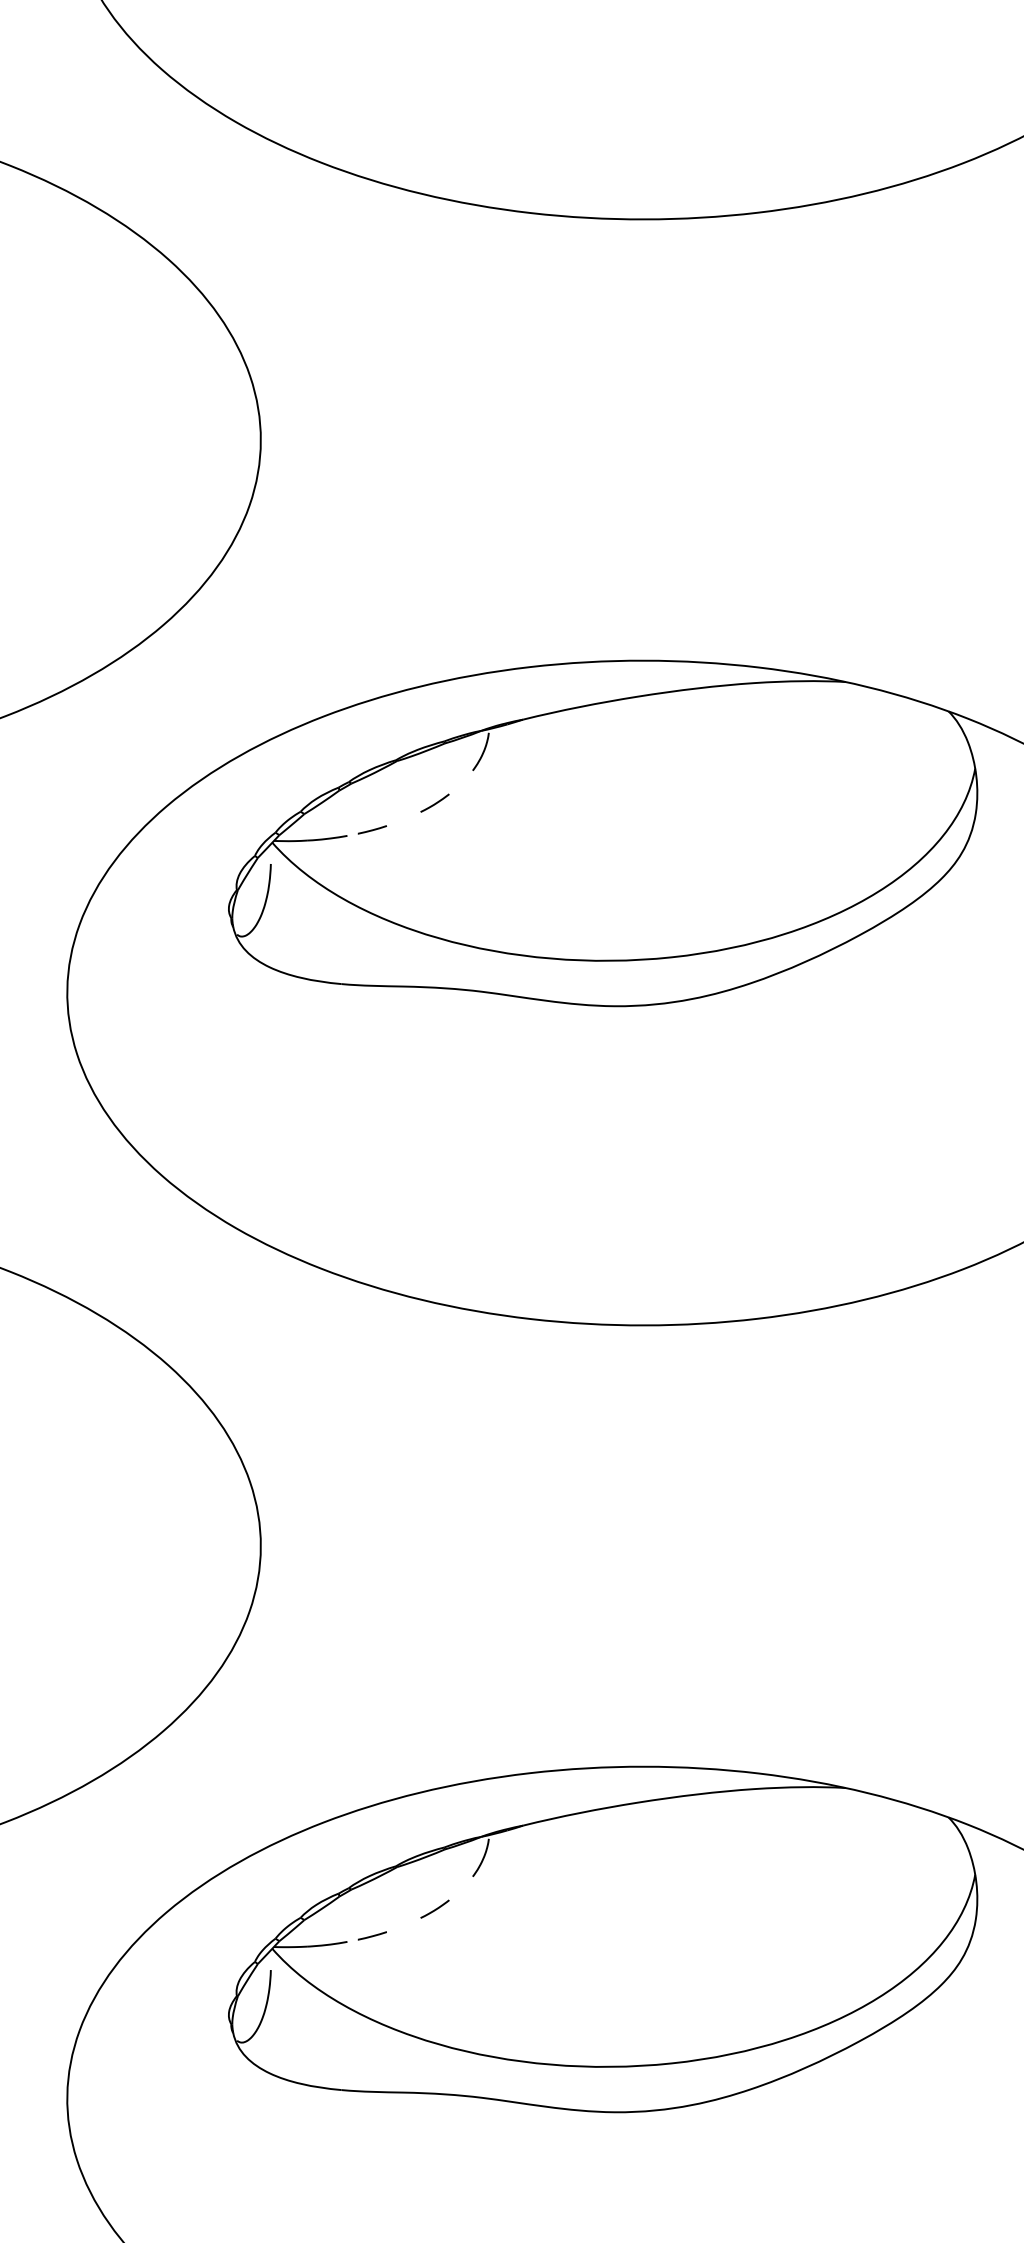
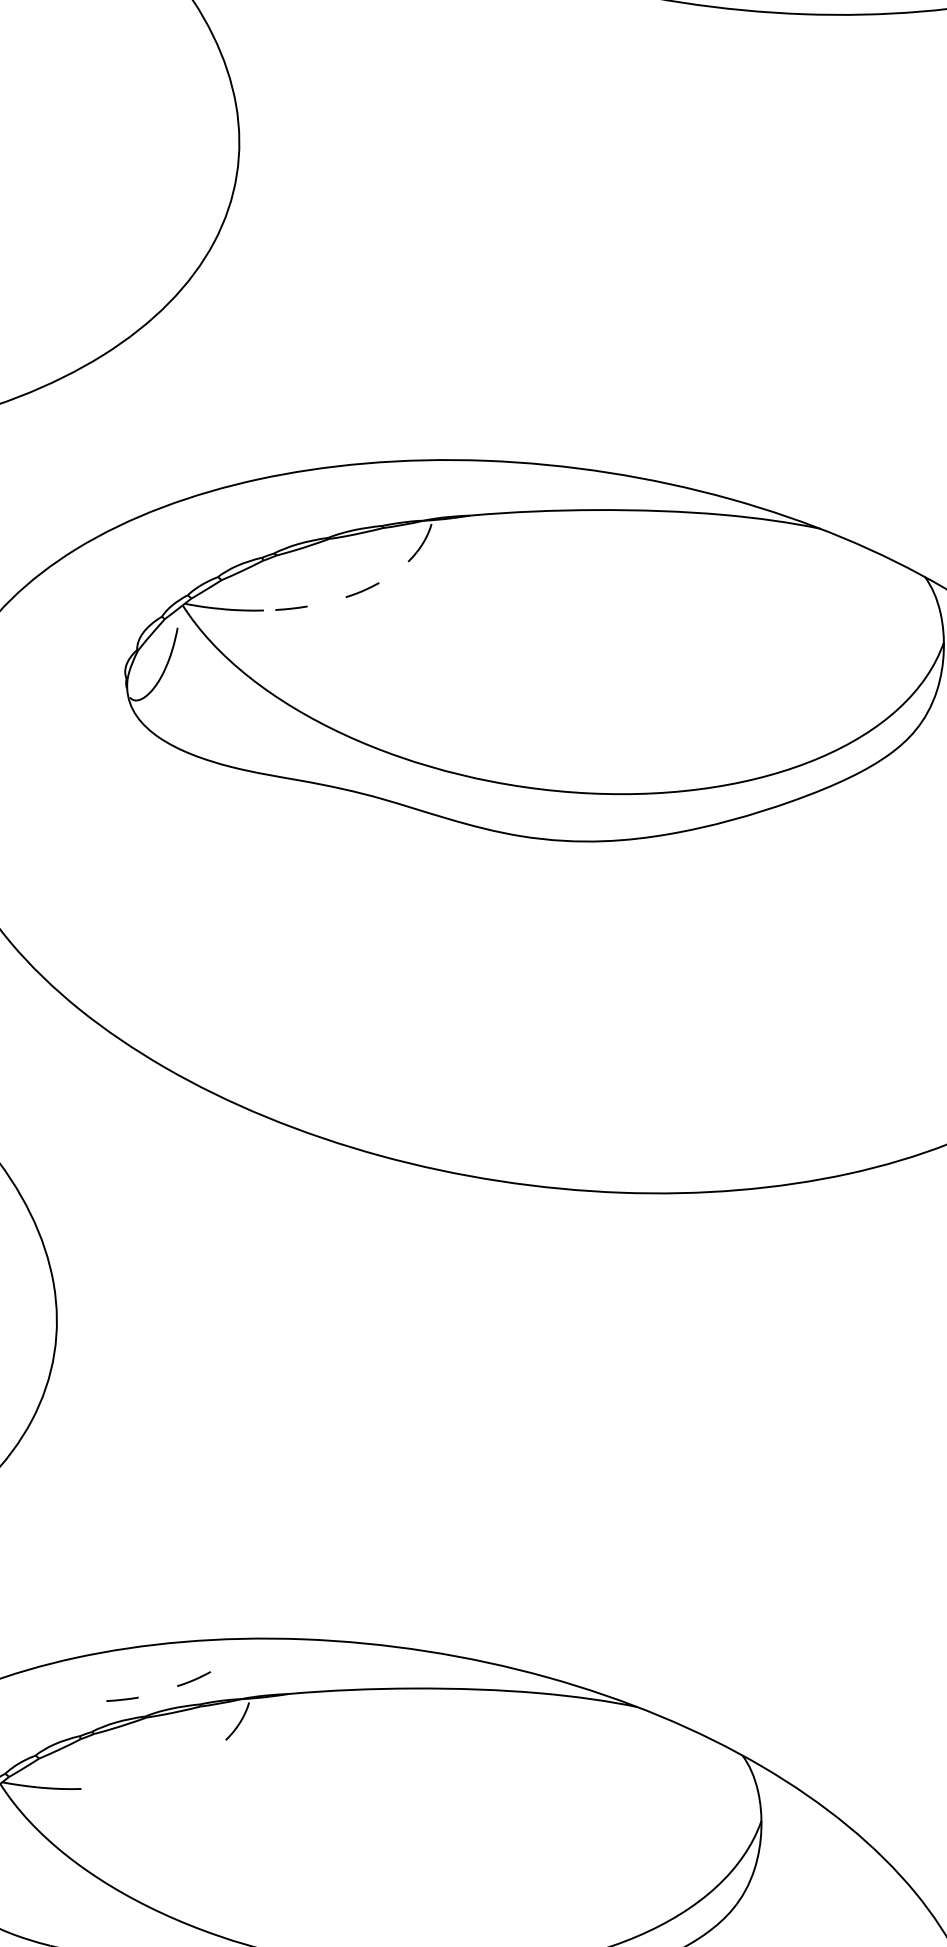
line: (435, 1908) -> (194, 1678), moved
line: (371, 1935) -> (121, 1698), moved

